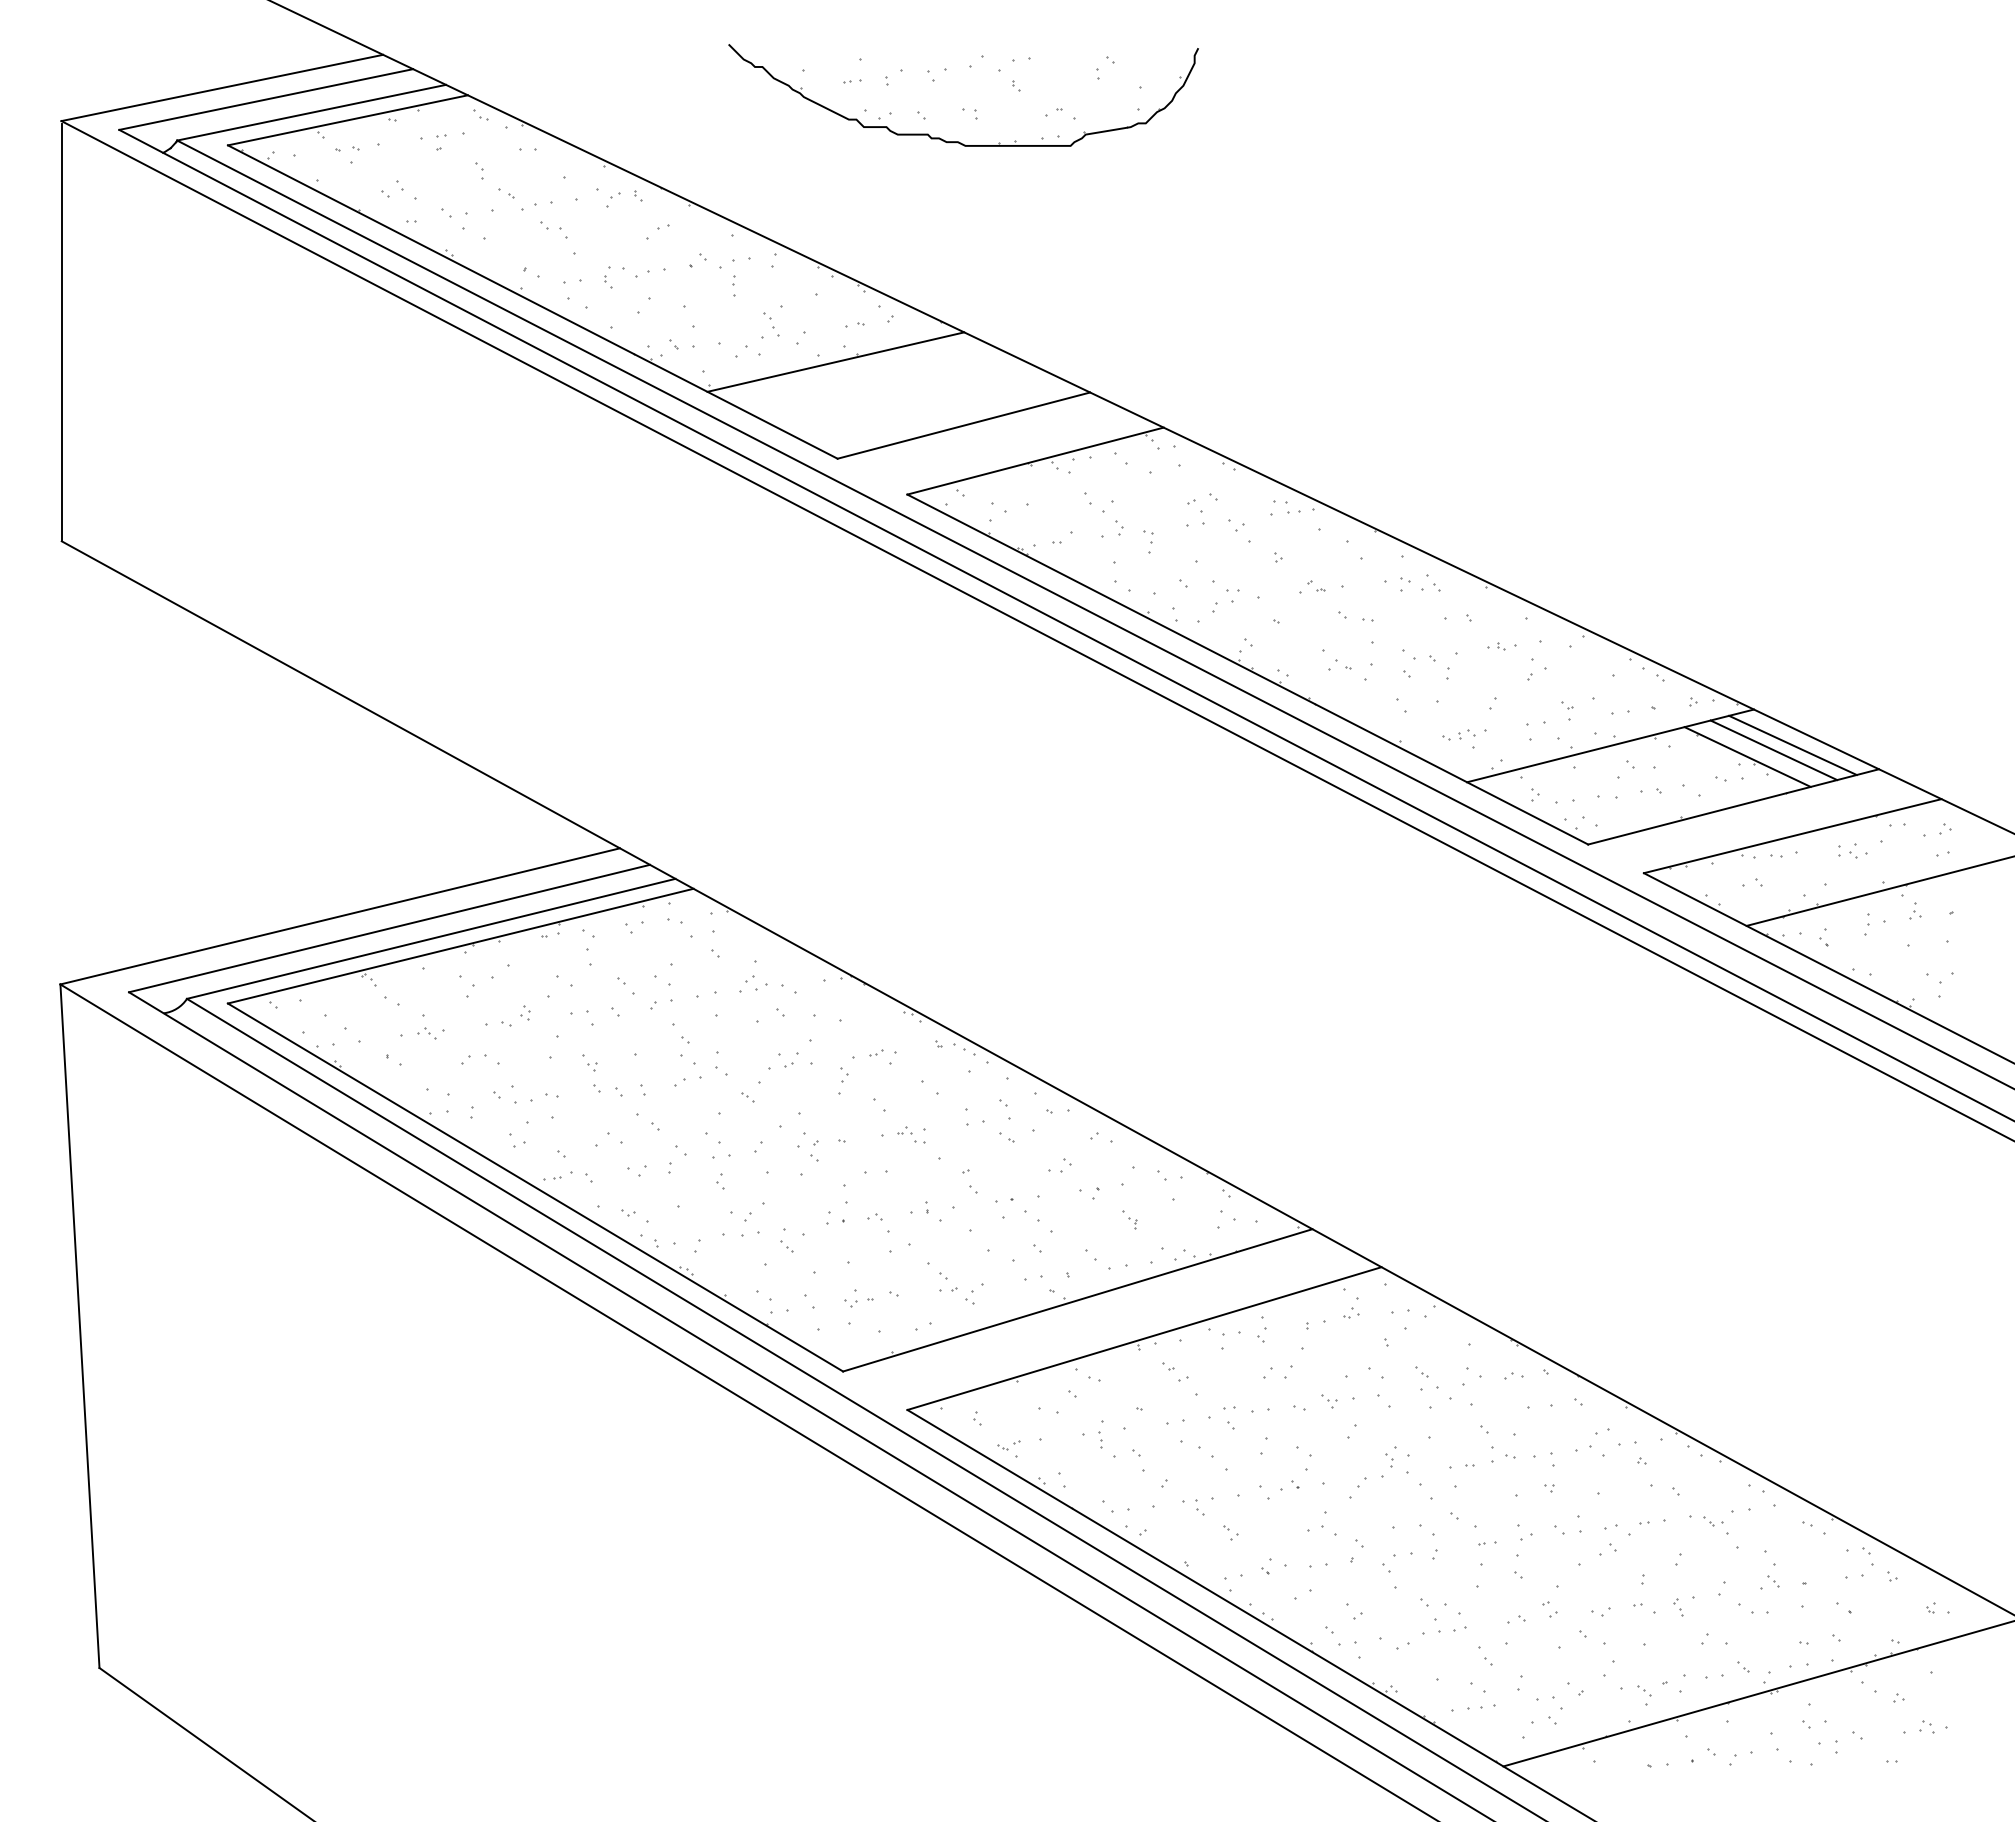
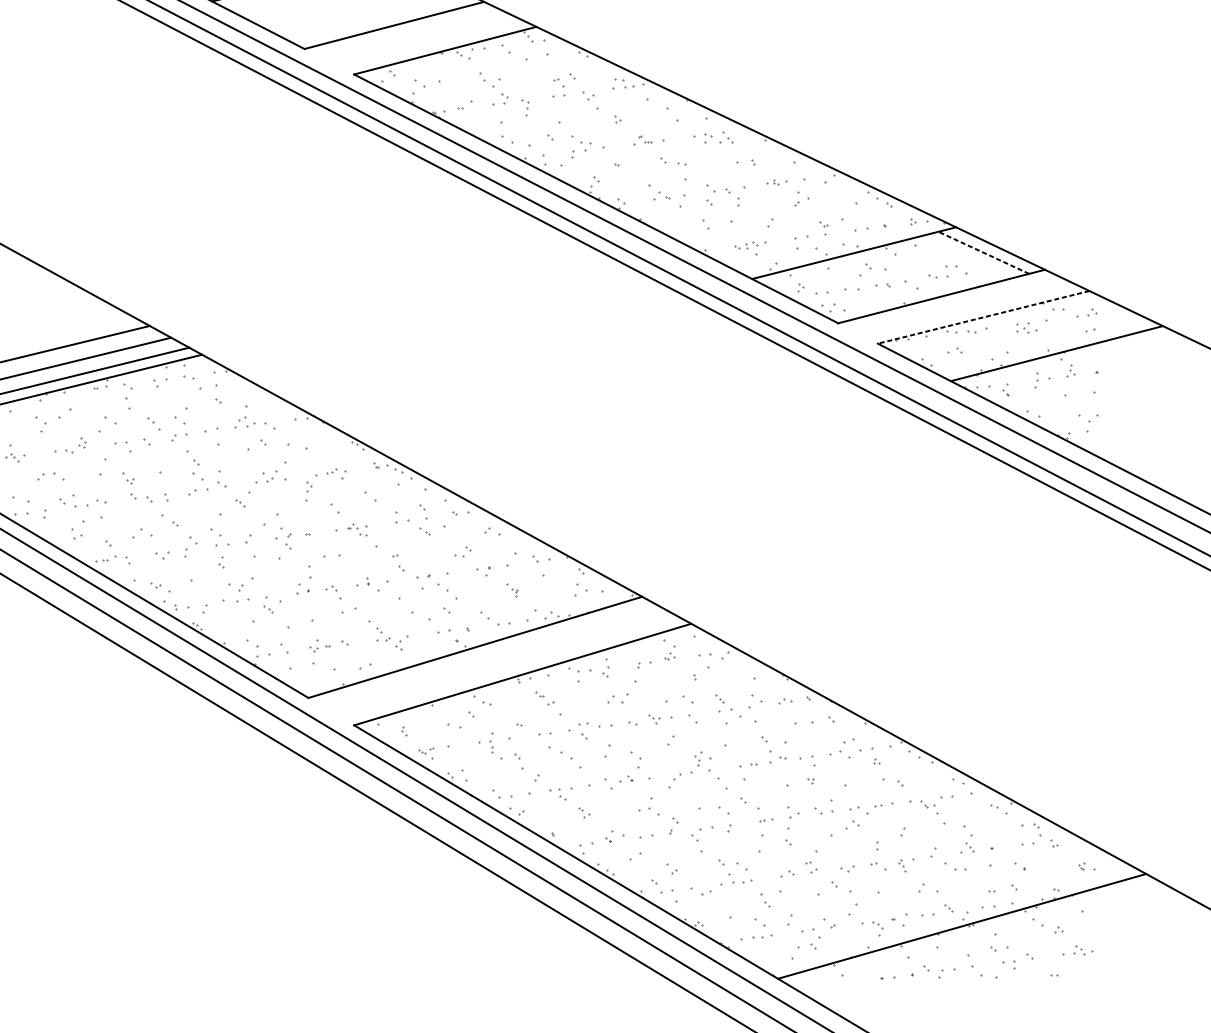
line: (1792, 745) -> (983, 252), solid -> dashed
line: (1773, 750) -> (969, 256), removed
line: (1747, 756) -> (951, 260), removed
line: (1792, 836) -> (983, 317), solid -> dashed

